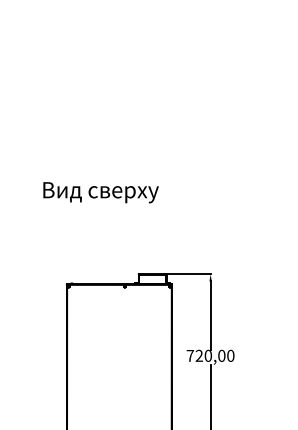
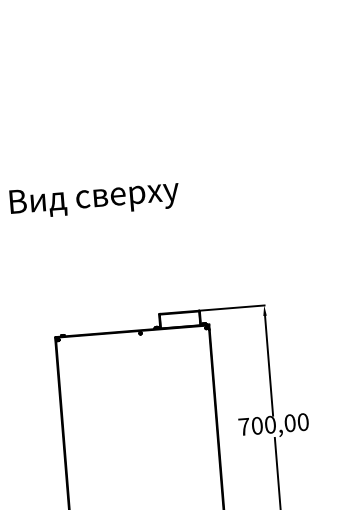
text: (198, 355) -> (256, 425), 720,00 -> 700,00

